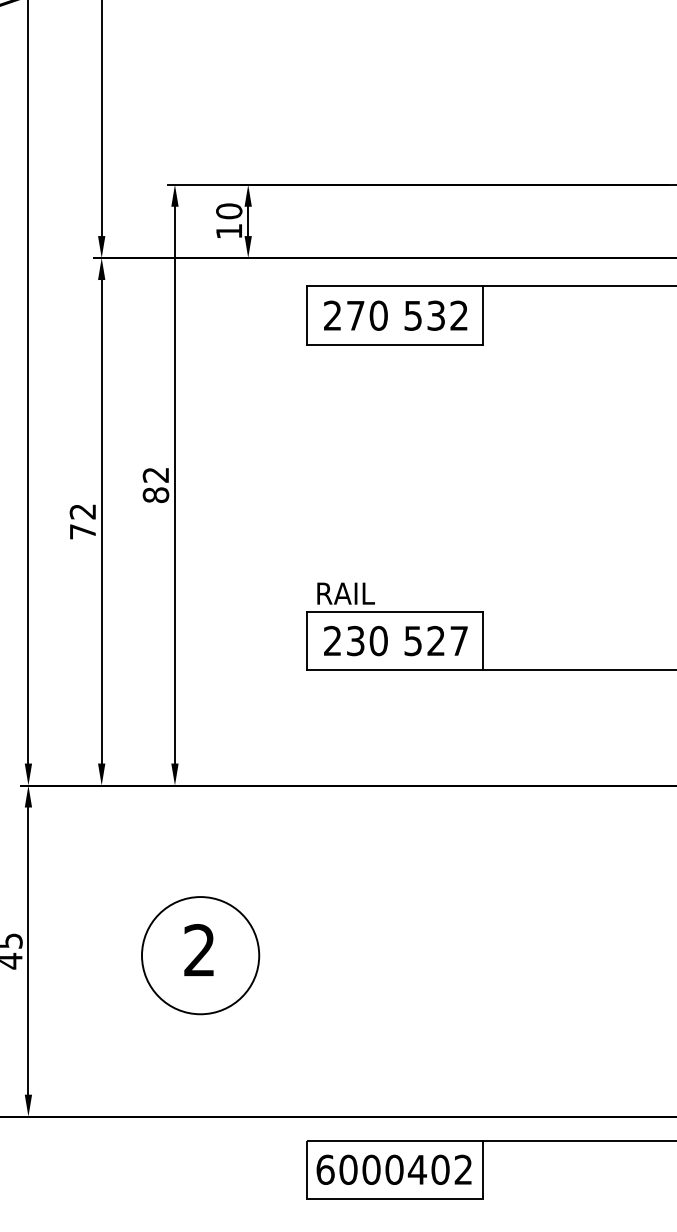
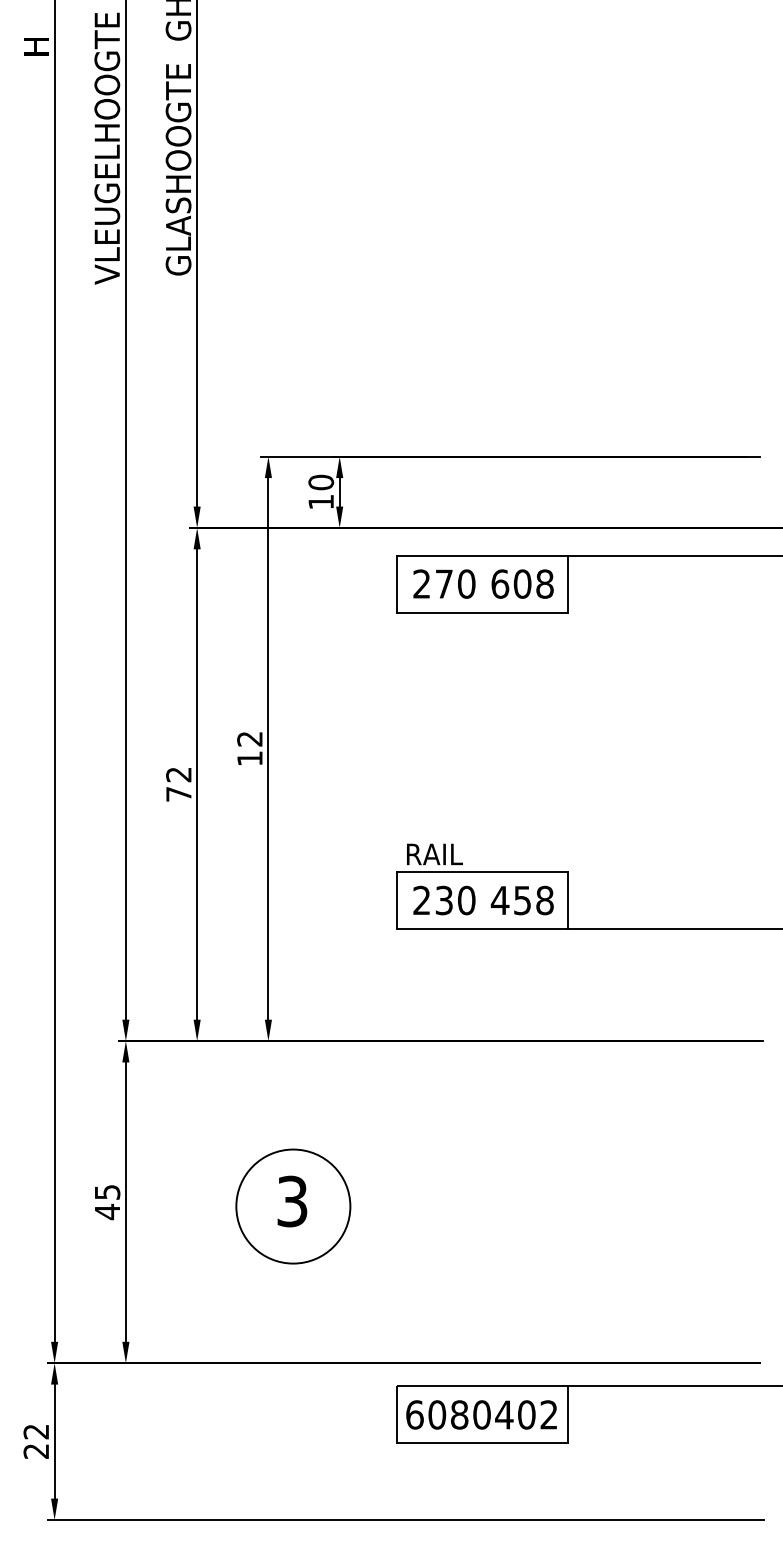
text: (436, 315) -> (522, 583), 532 -> 608
text: (155, 495) -> (249, 758), 82 -> 12
text: (435, 641) -> (521, 900), 527 -> 458
text: (199, 950) -> (292, 1201), 2 -> 3
text: (371, 1170) -> (459, 1415), 6000402 -> 6080402

